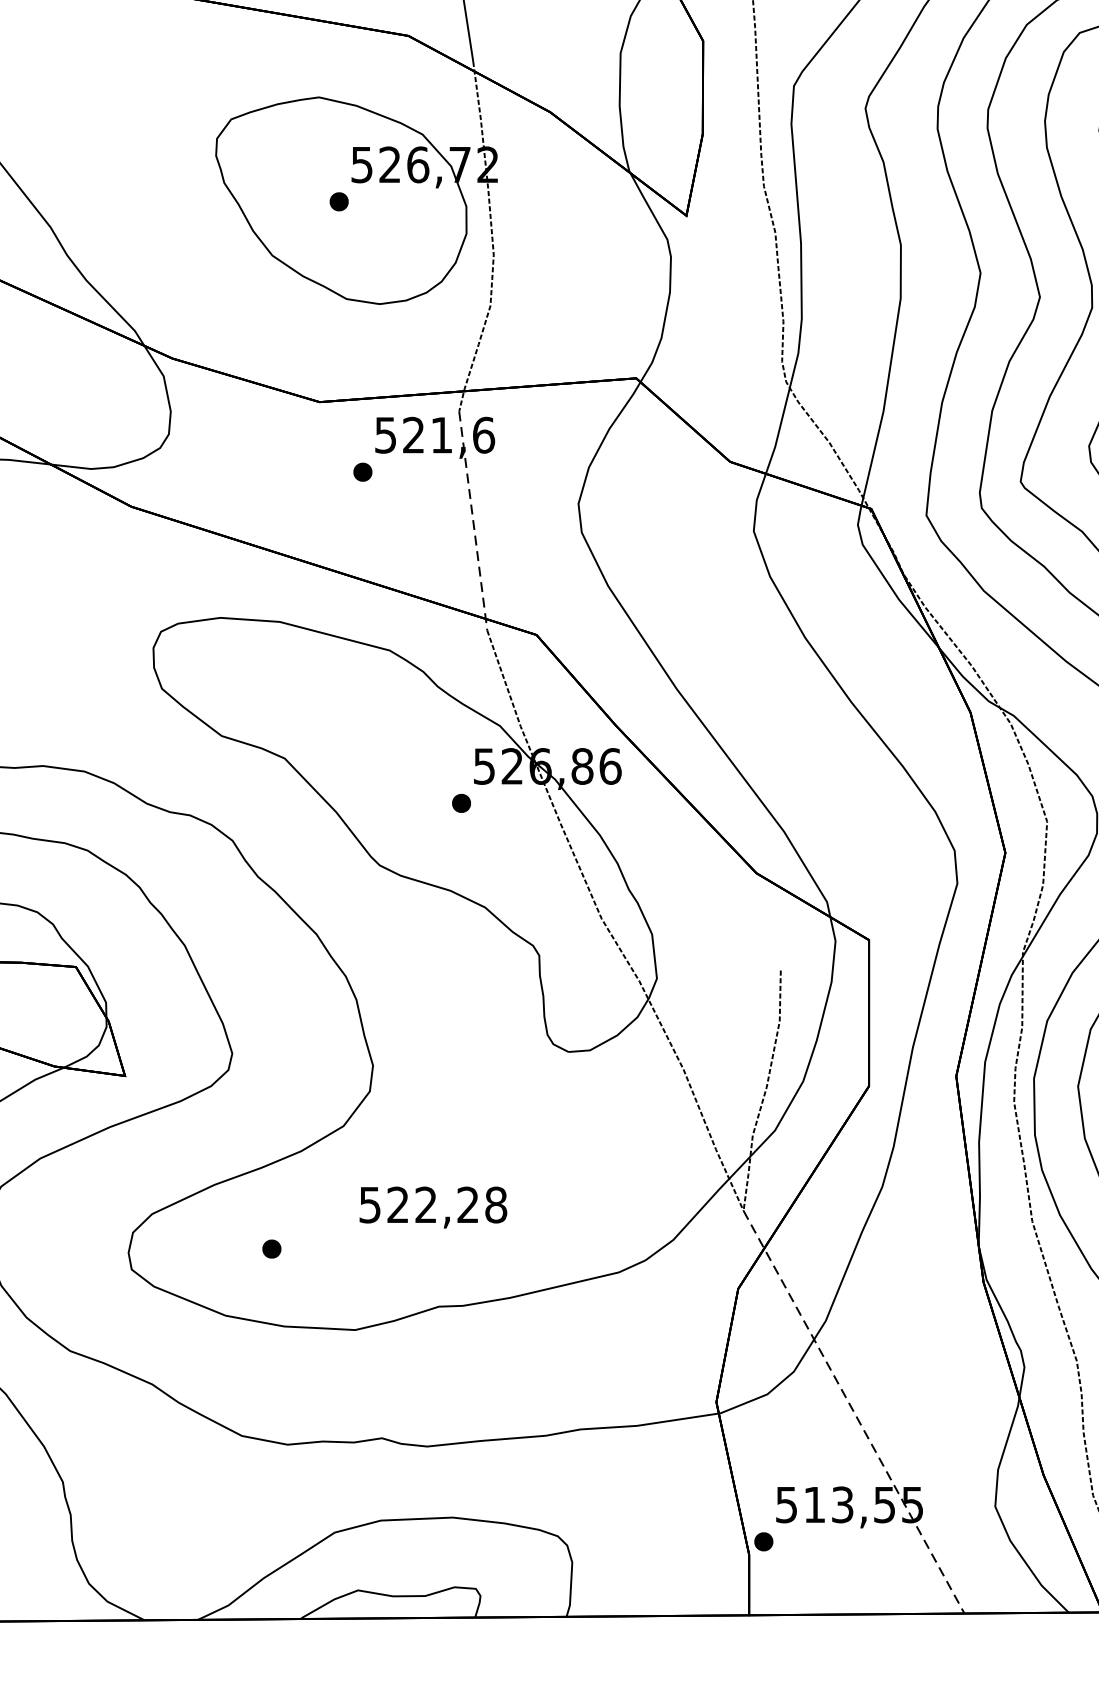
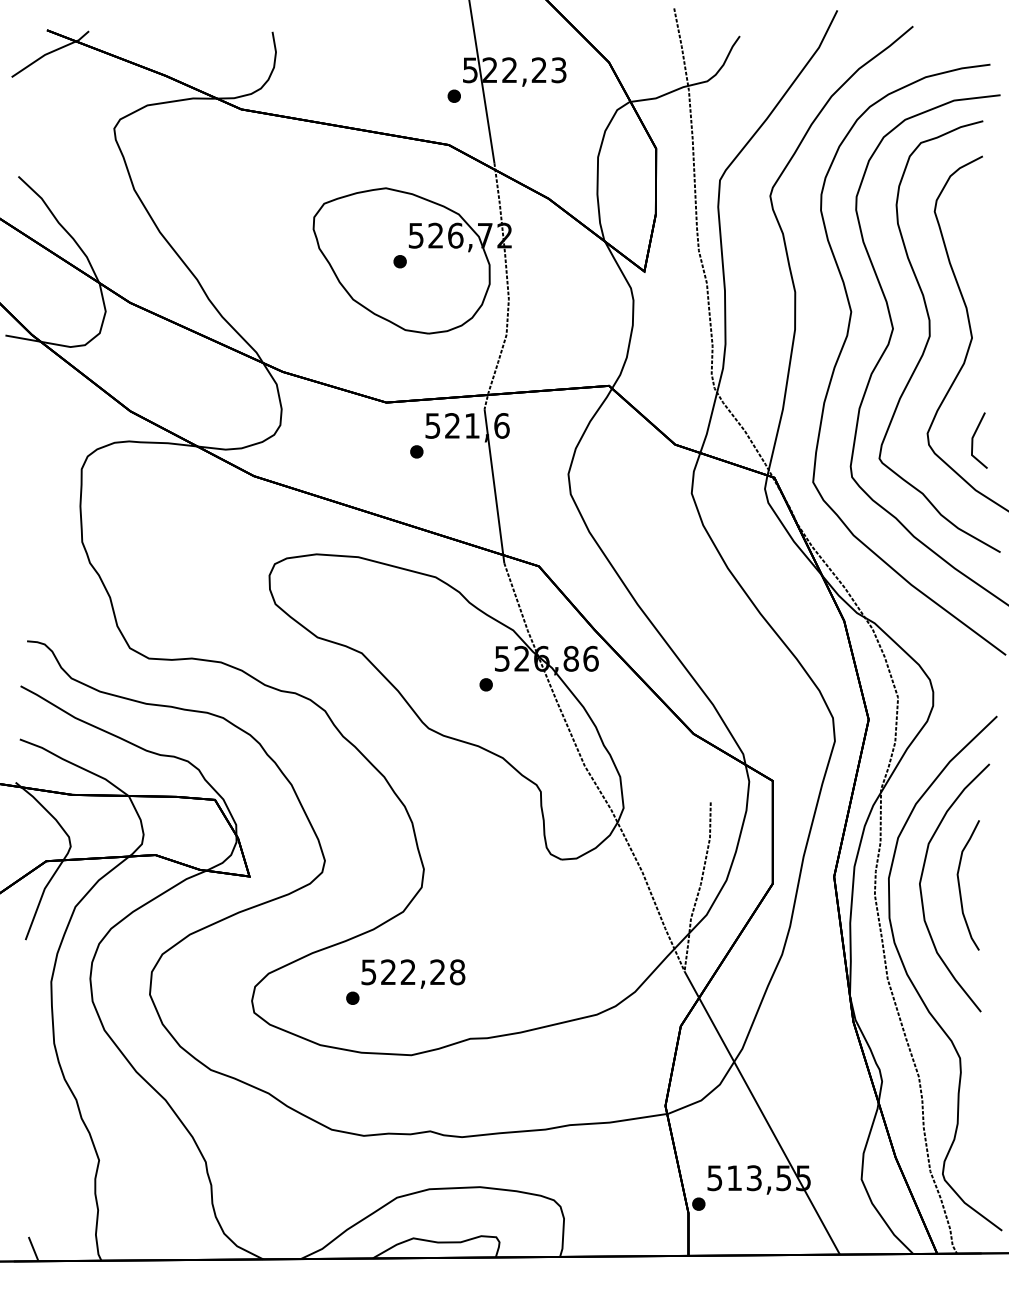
line: (473, 521) -> (494, 486), dashed -> solid
text: (433, 1206) -> (413, 973), moved
line: (854, 1412) -> (762, 1113), dashed -> solid

